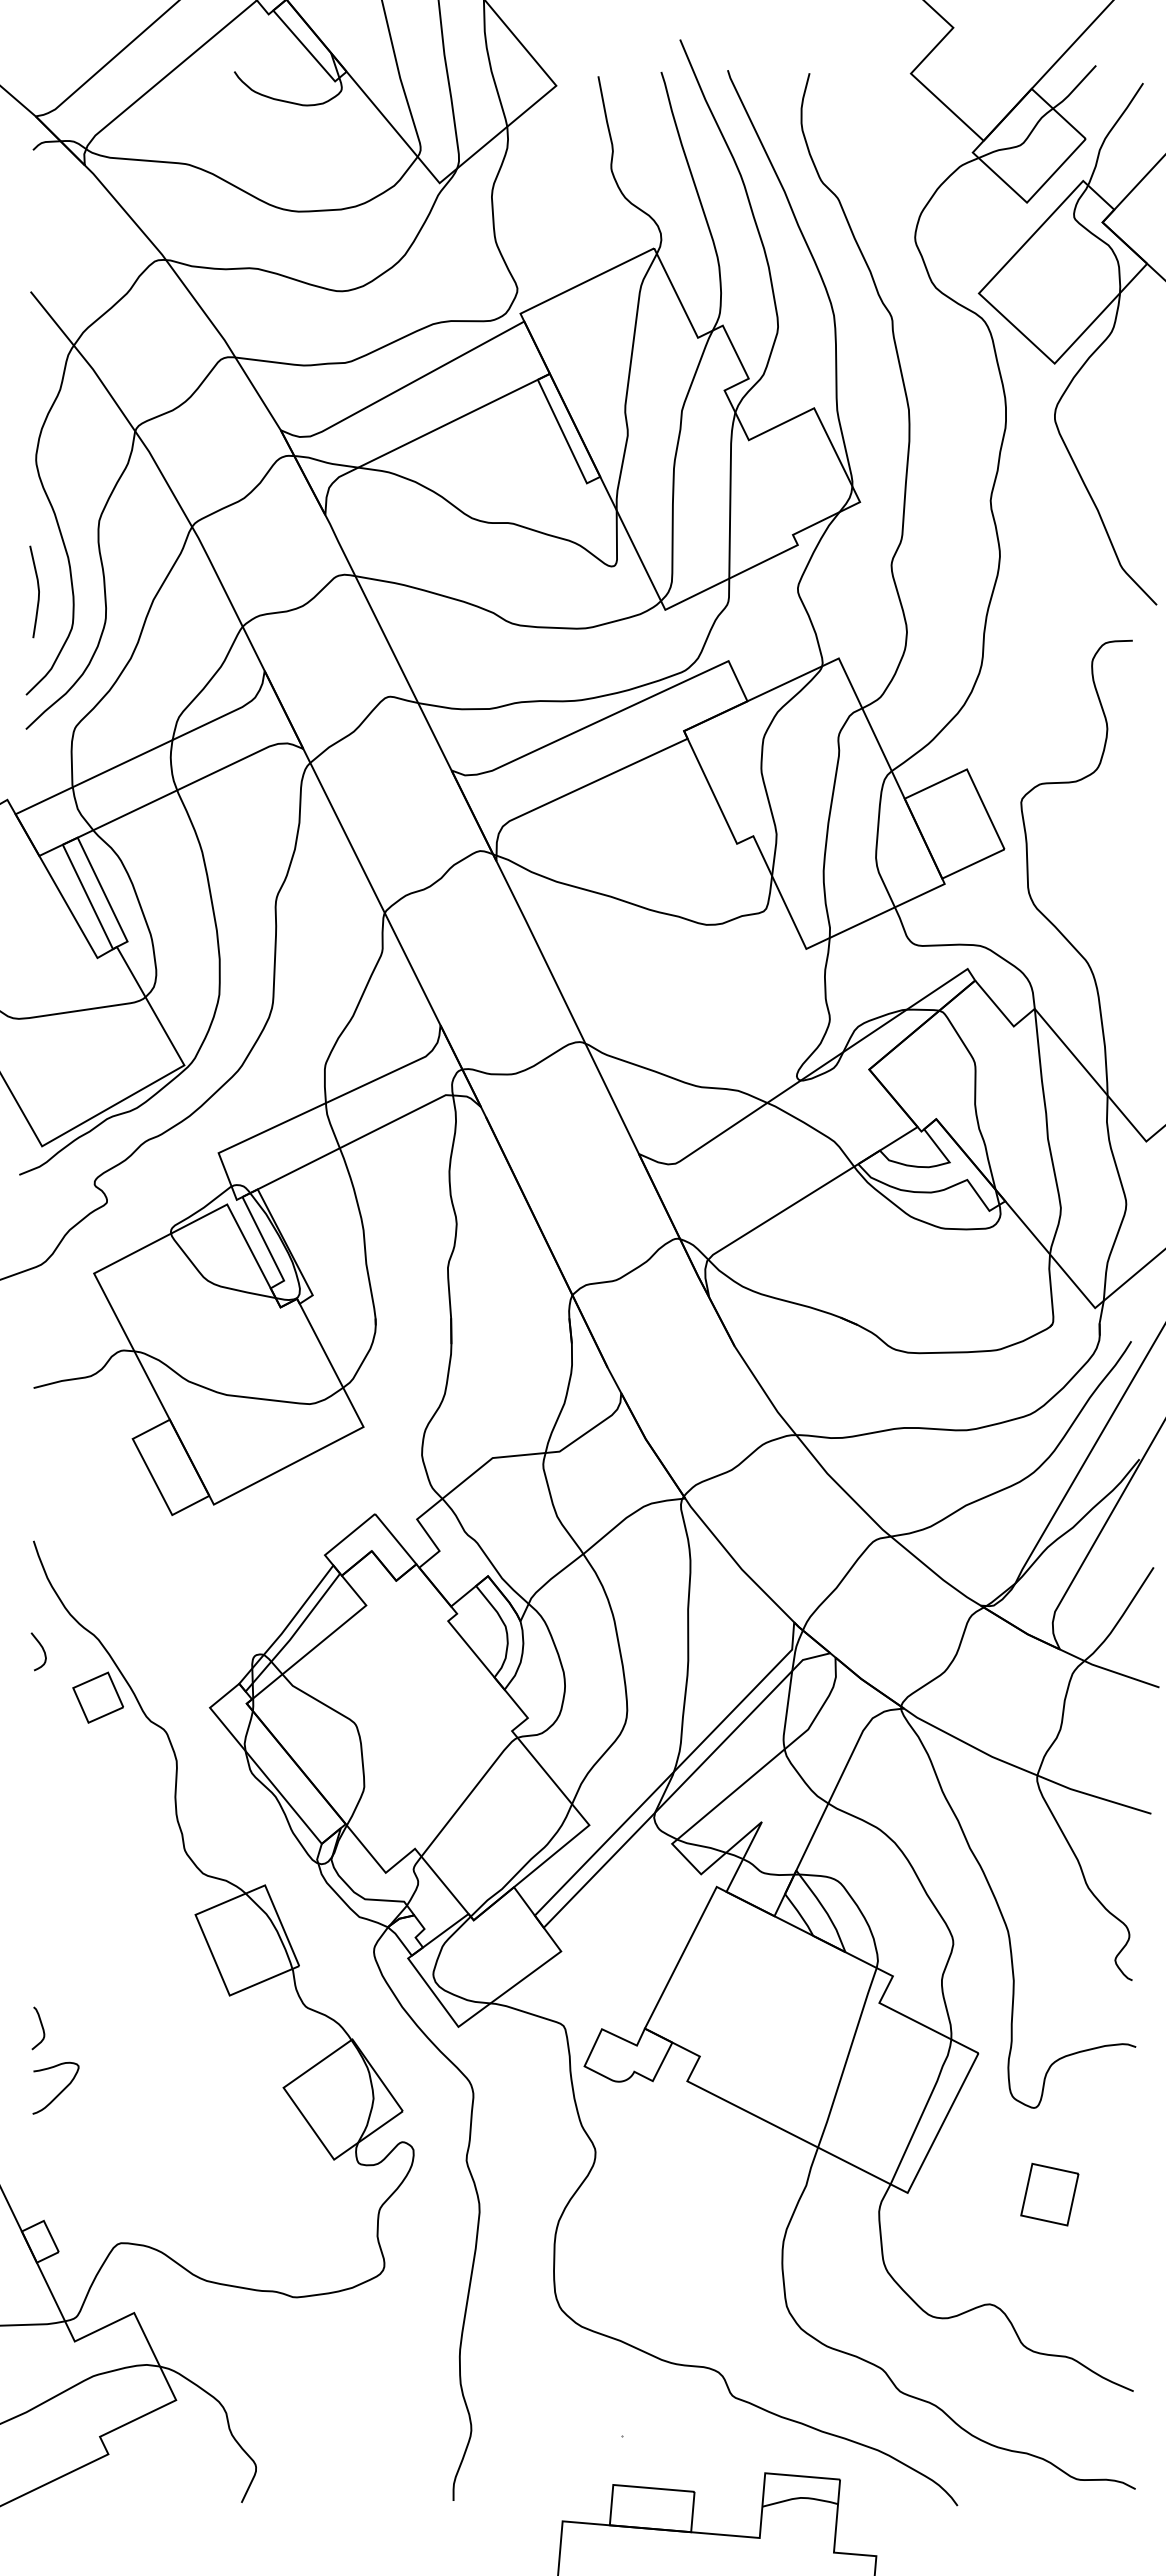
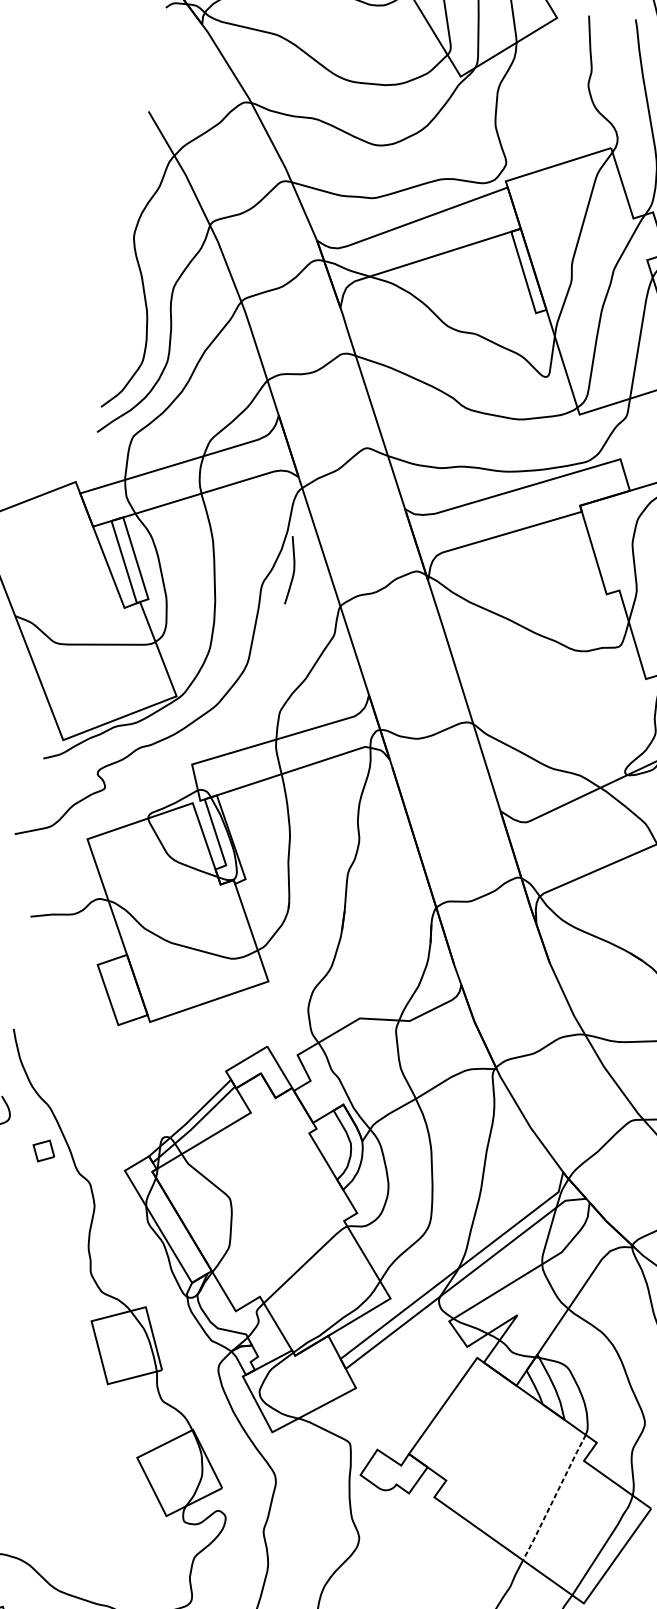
curve: (38, 591) -> (293, 570), moved
part: (97, 1697) -> (43, 1150), size x0.6
line: (847, 2058) -> (554, 1498), solid -> dashed

